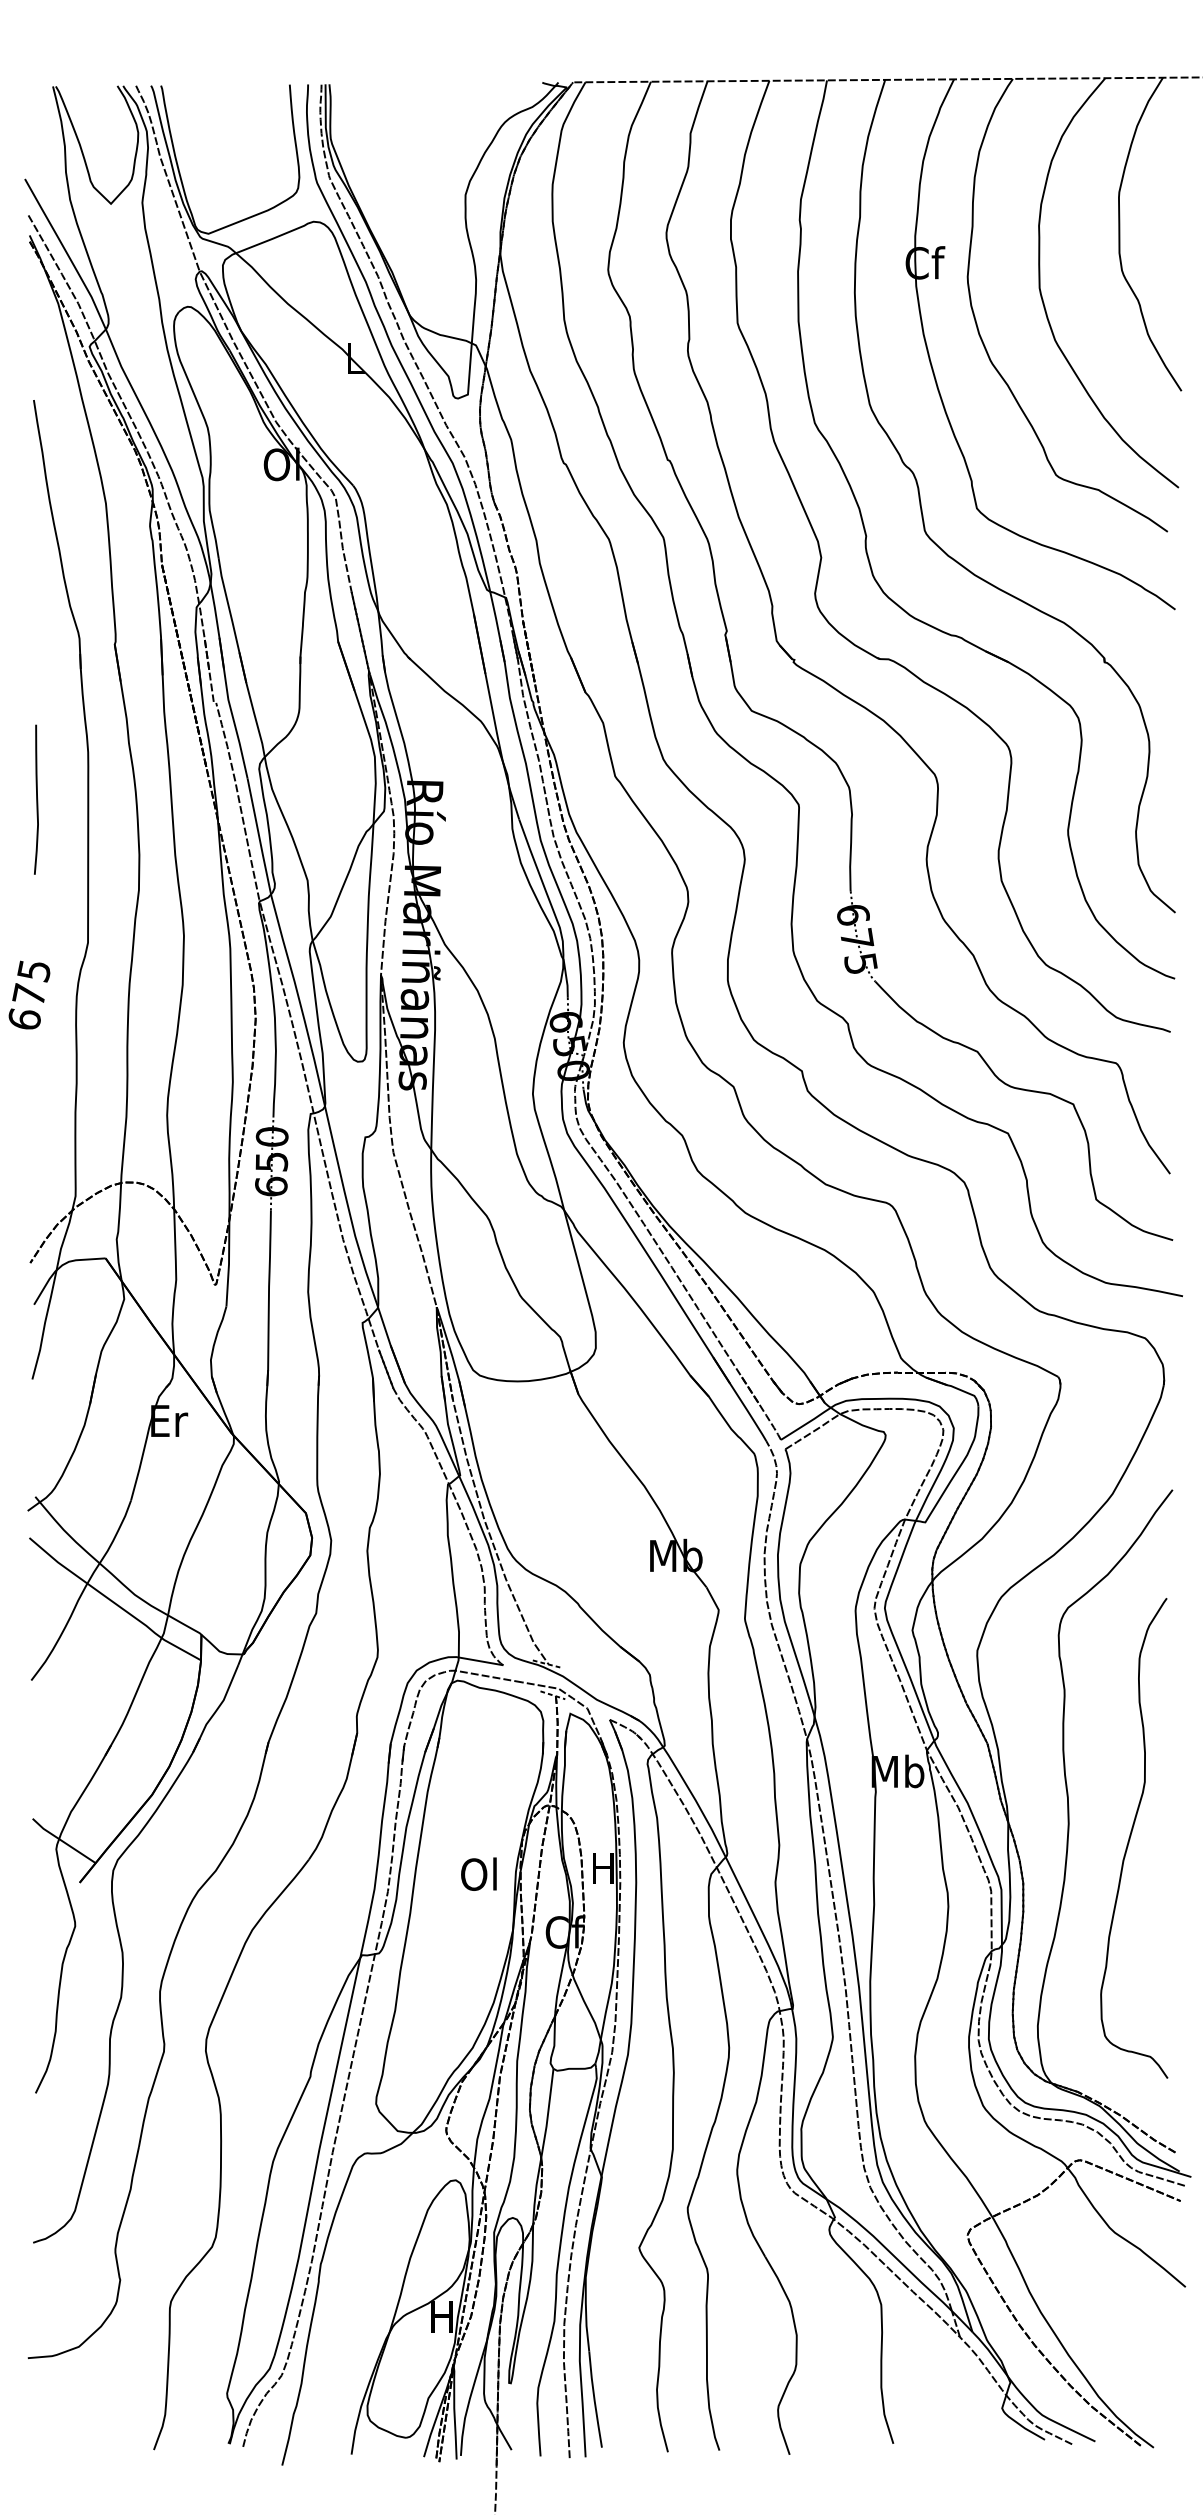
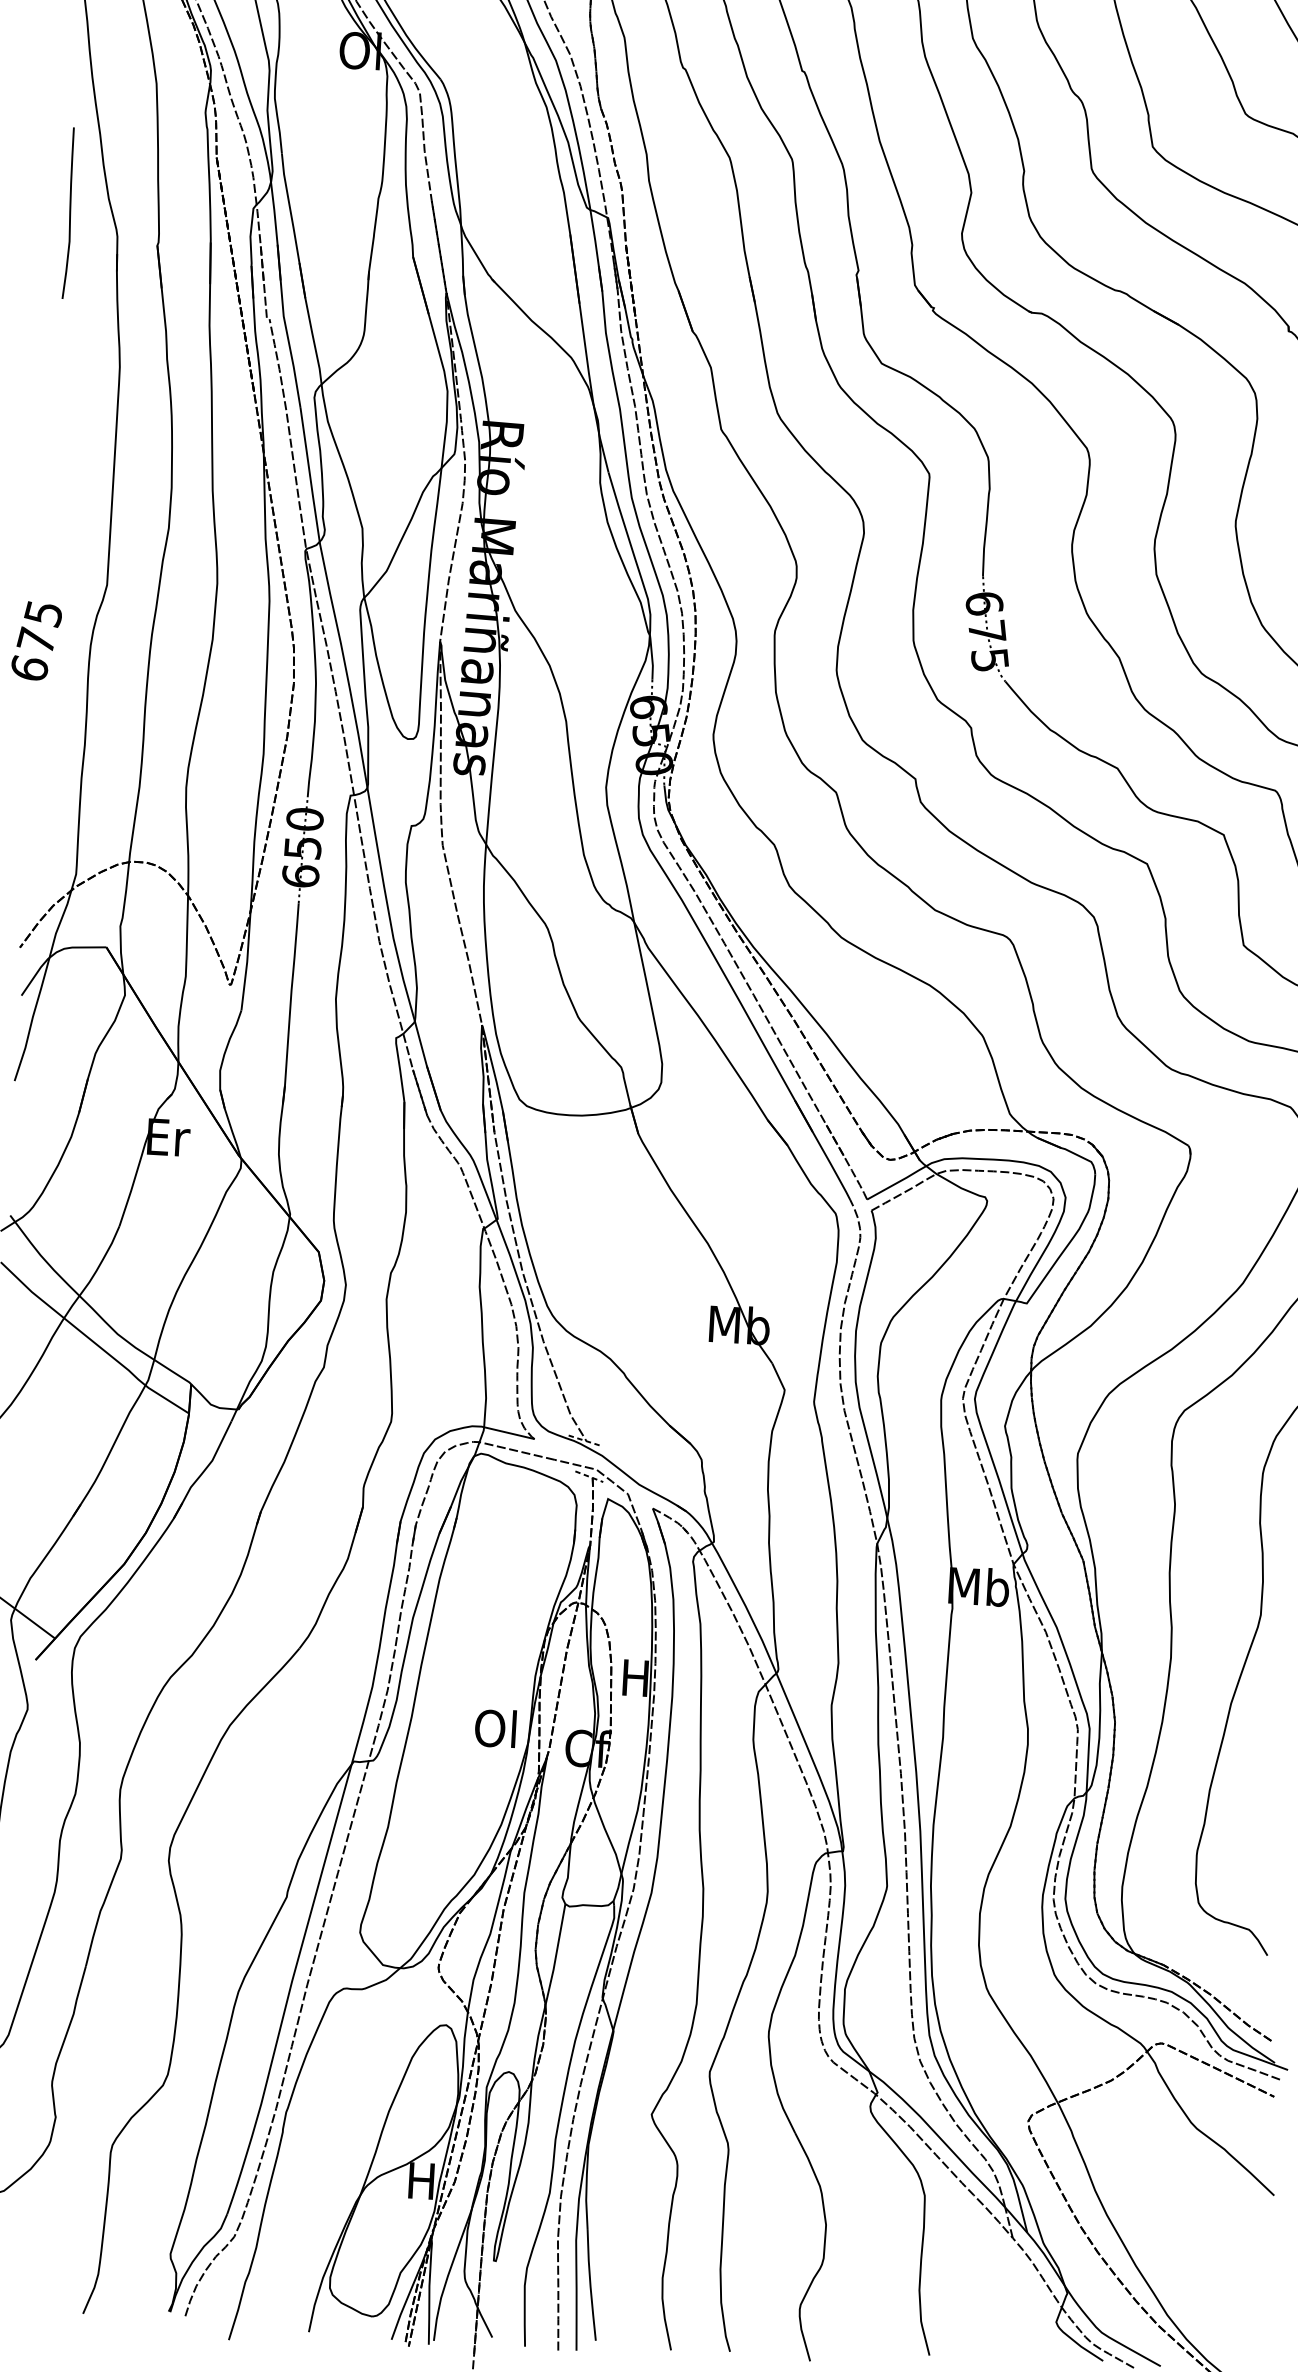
curve: (36, 799) -> (69, 212), moved
text: (478, 1873) -> (495, 1727), moved

